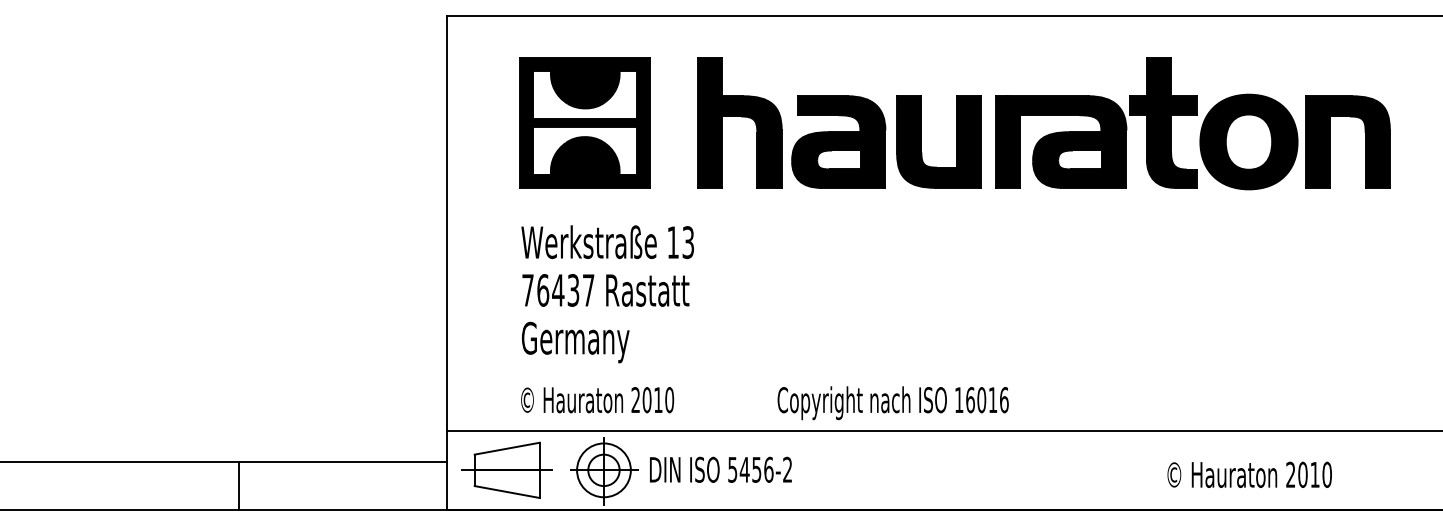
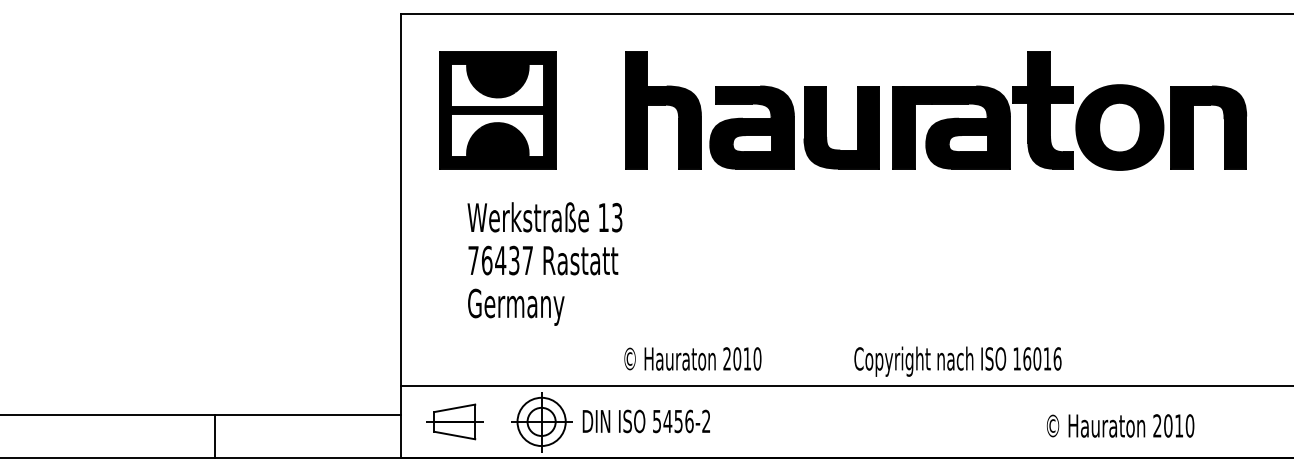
part: (584, 123) -> (497, 110), moved
text: (764, 402) -> (842, 361), moved
part: (506, 469) -> (454, 421), size x0.7

